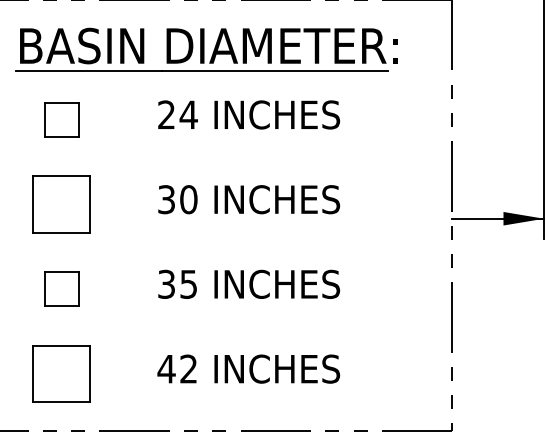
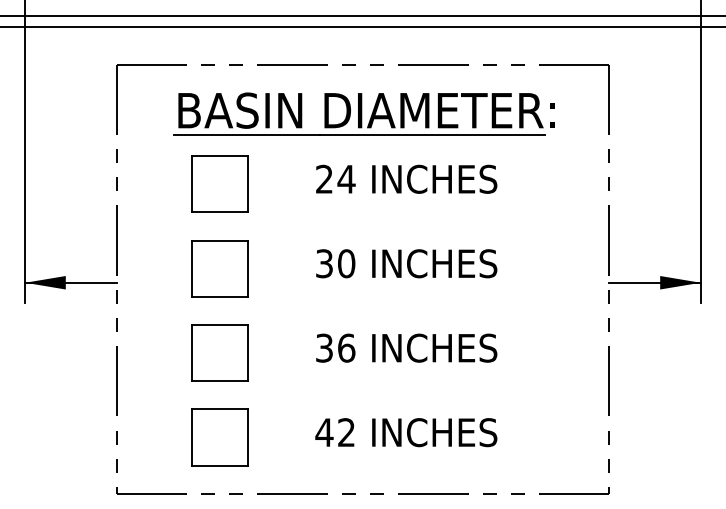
part: (61, 119) -> (219, 183), size x1.67
text: (188, 283) -> (346, 347), 35 -> 36
part: (61, 288) -> (219, 352), size x1.67

